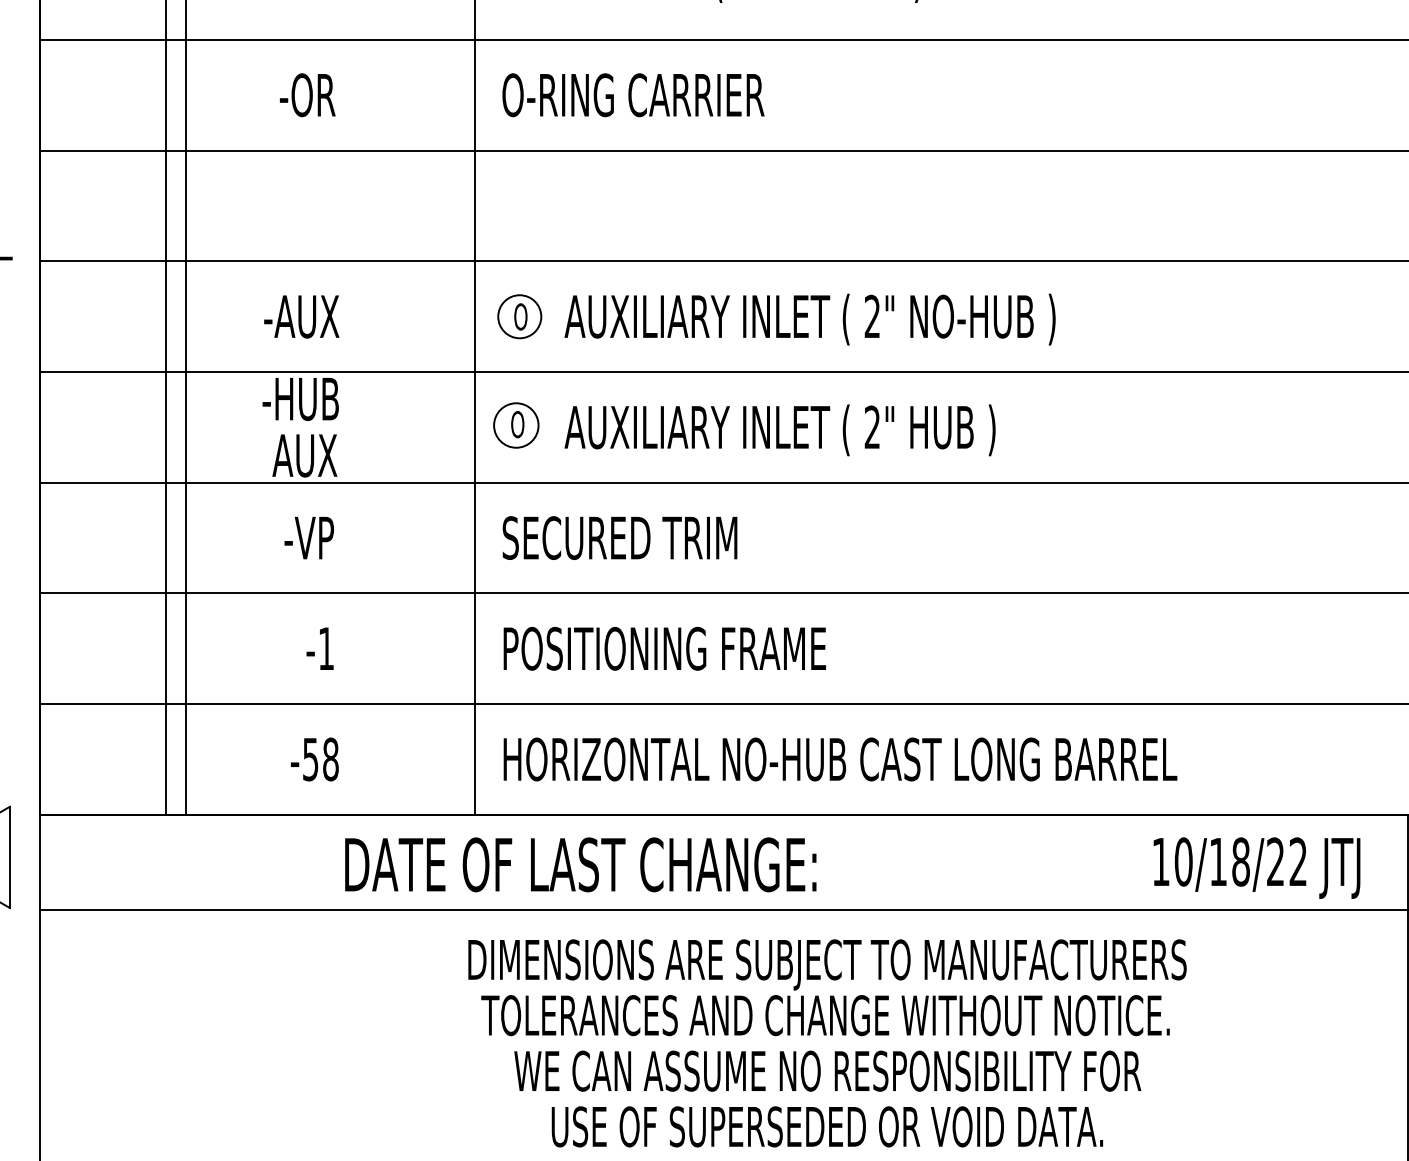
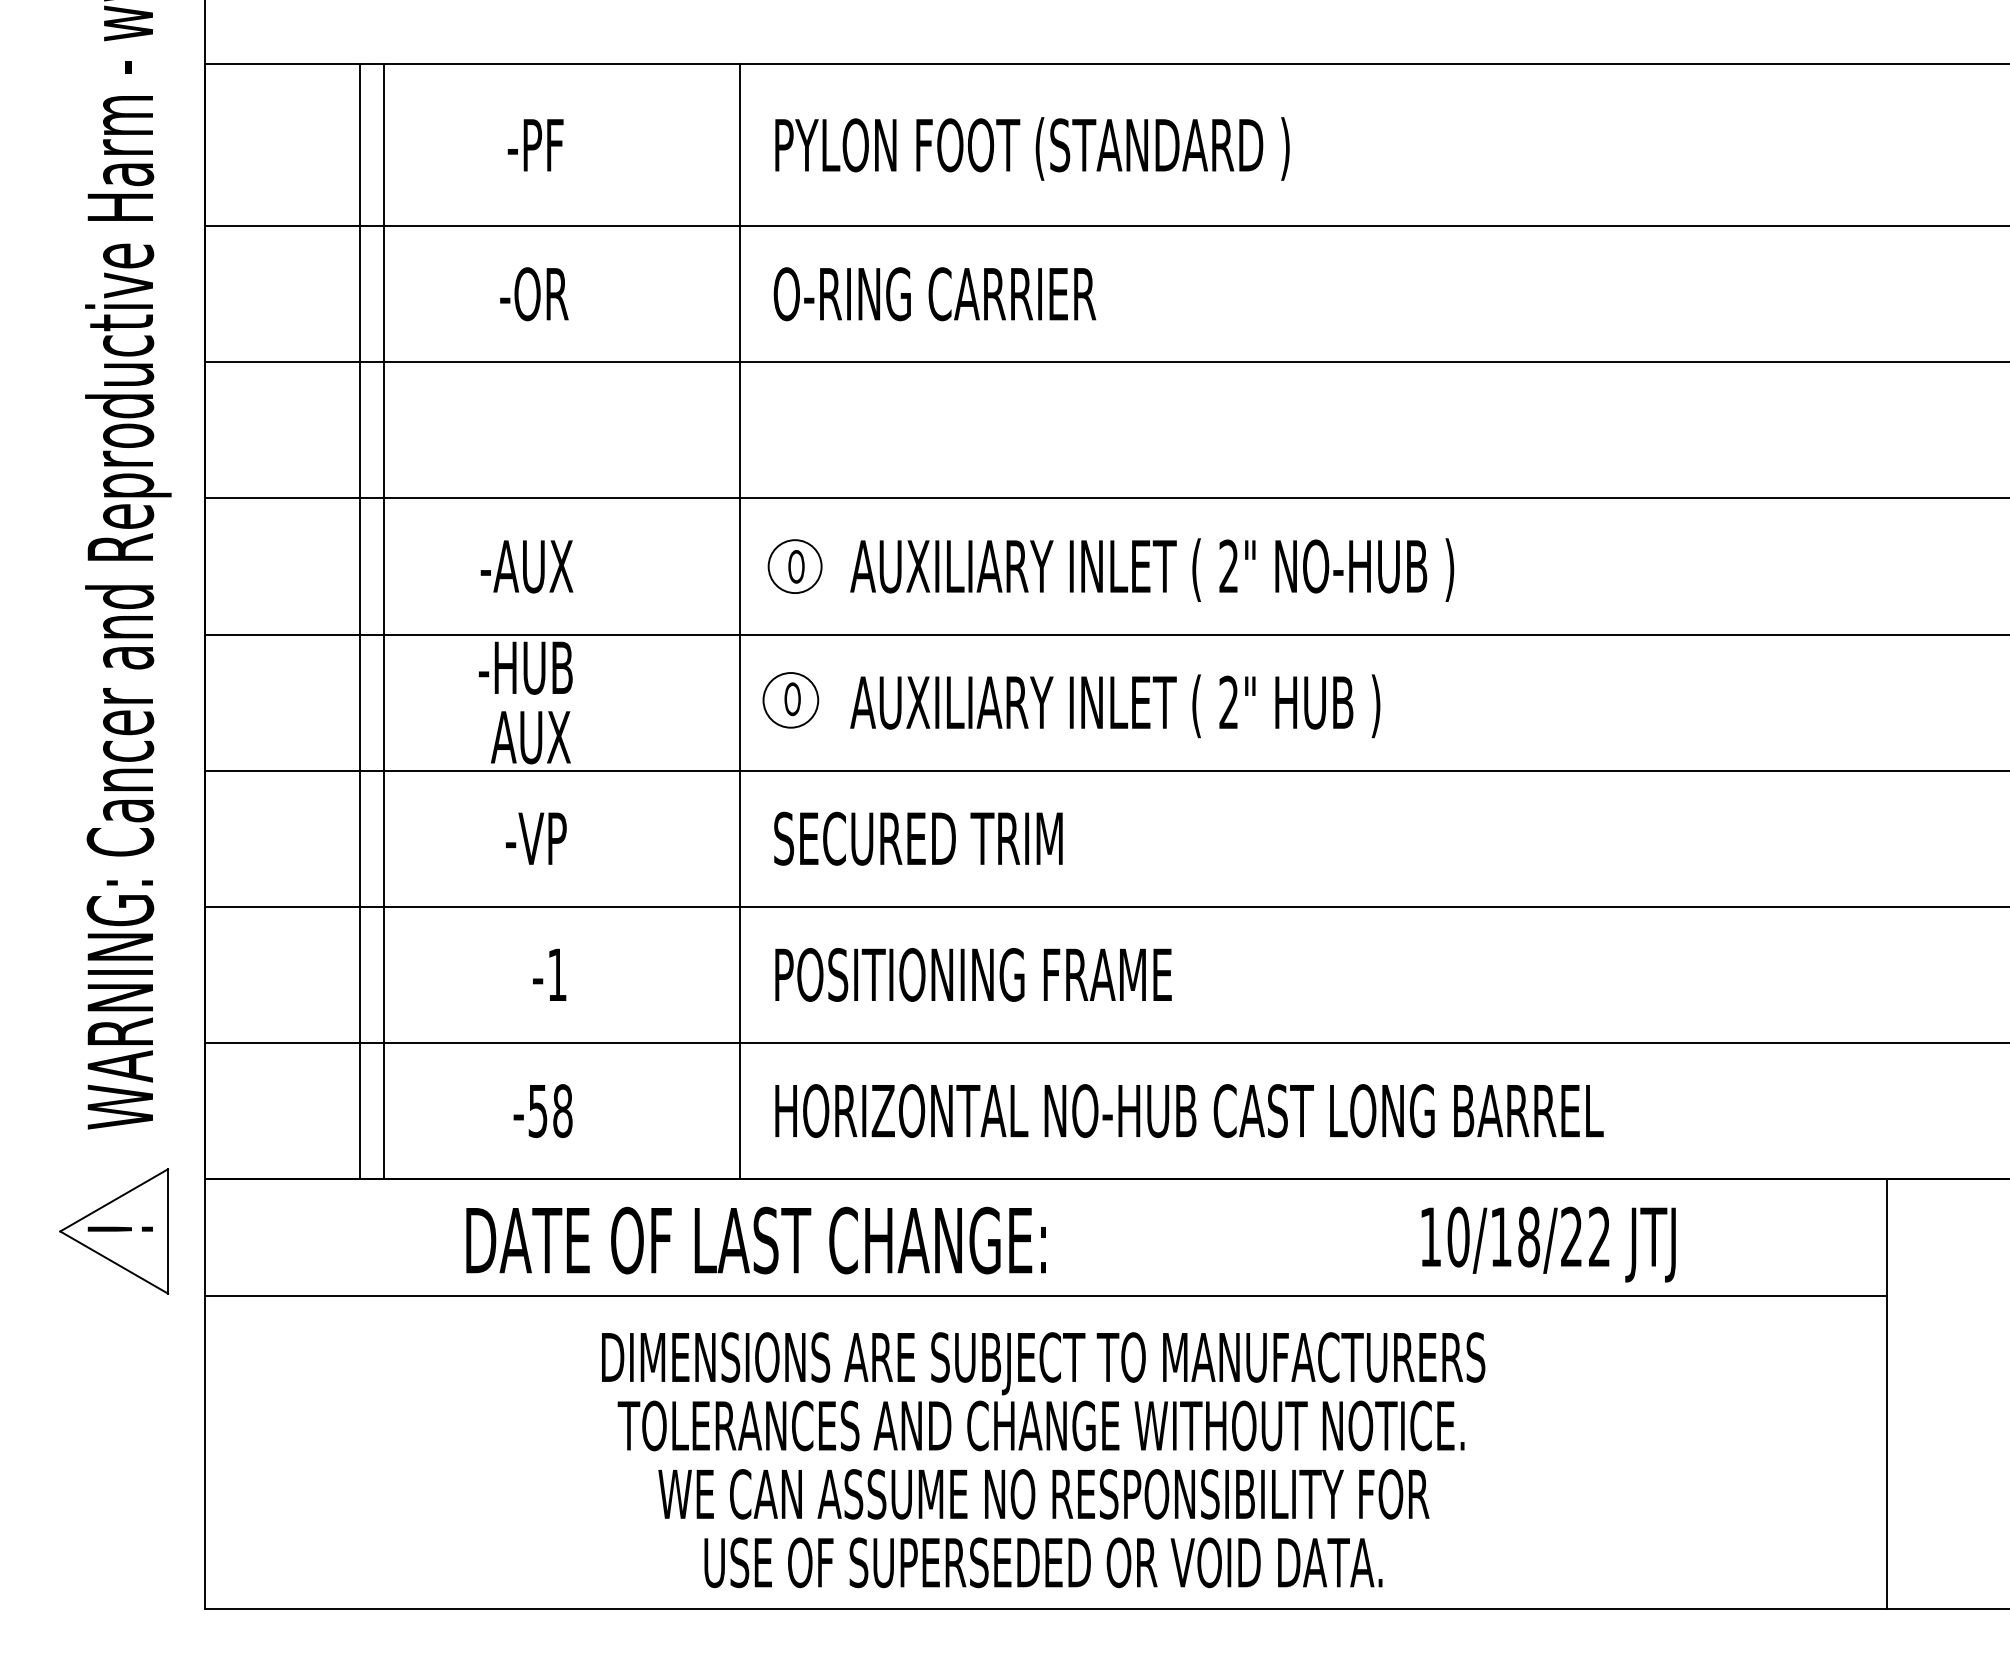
text: (580, 864) -> (755, 1240), moved
text: (1256, 868) -> (1548, 1244), moved
text: (827, 1043) -> (1043, 1460), moved

